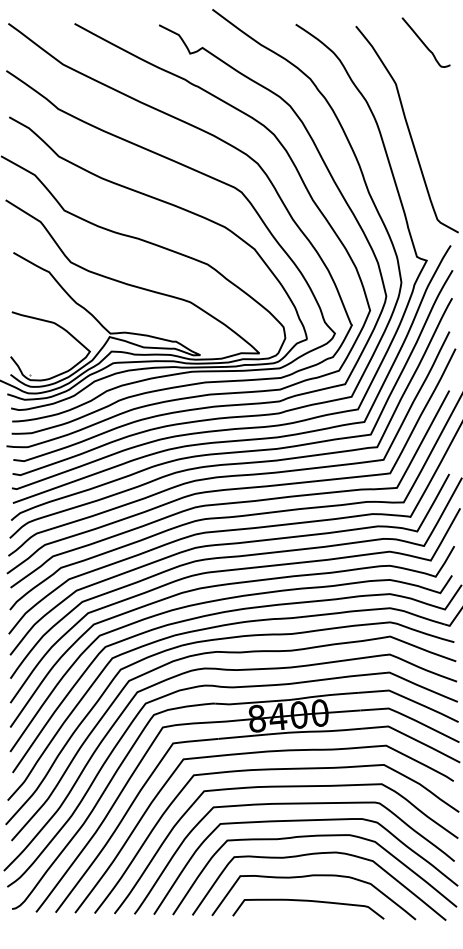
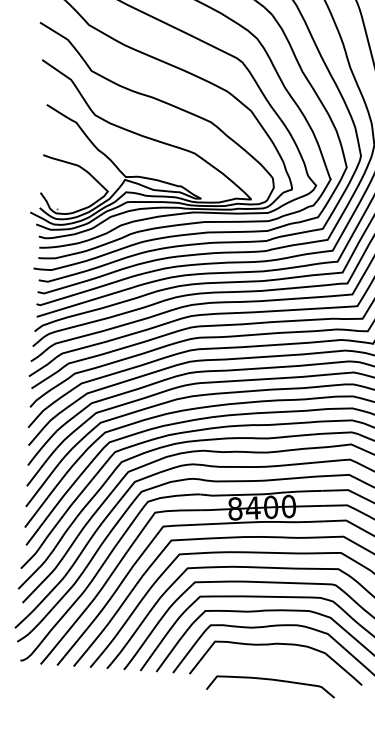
curve: (308, 901) -> (271, 680), moved

